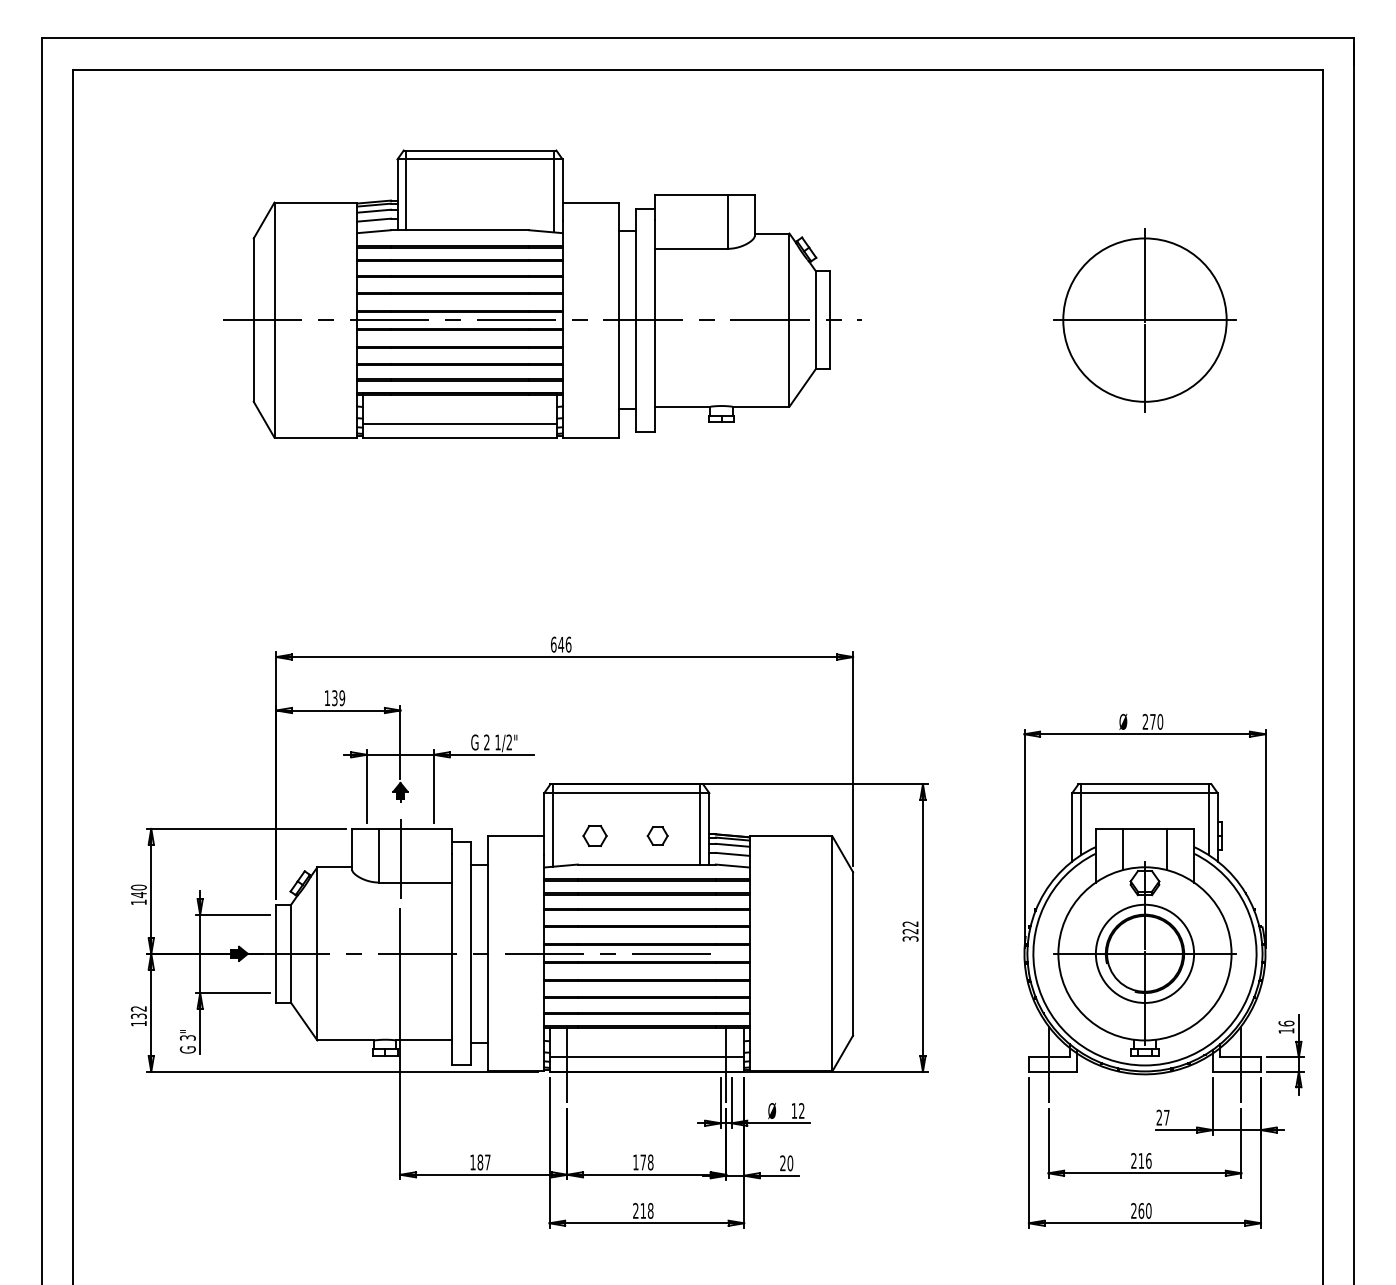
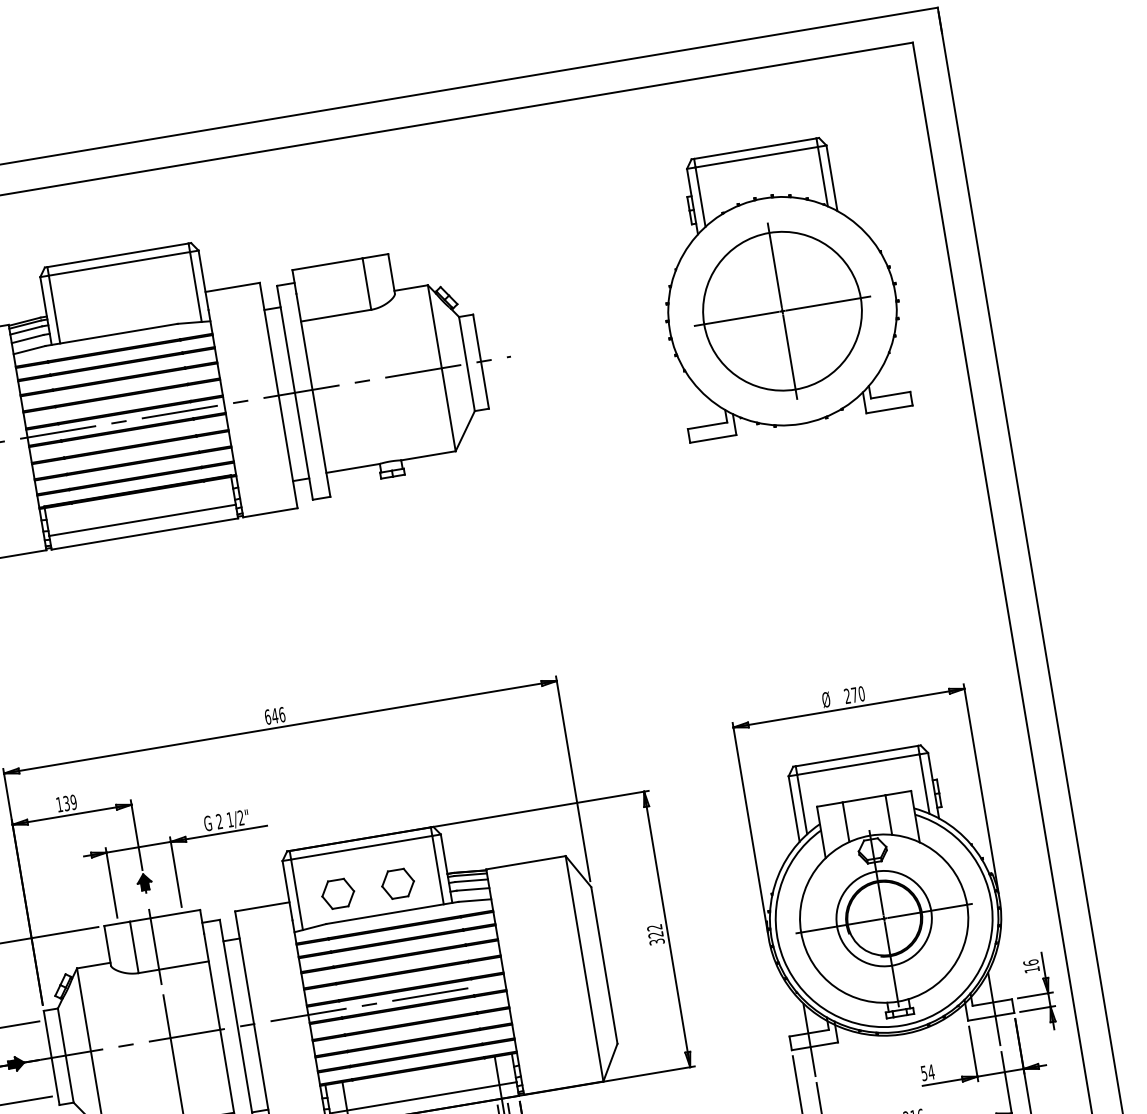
part: (1144, 293) -> (777, 285), added
part: (594, 835) -> (337, 893), size x1.43
part: (657, 835) -> (397, 883), size x1.67
text: (1162, 1117) -> (927, 1072), 27 -> 54

